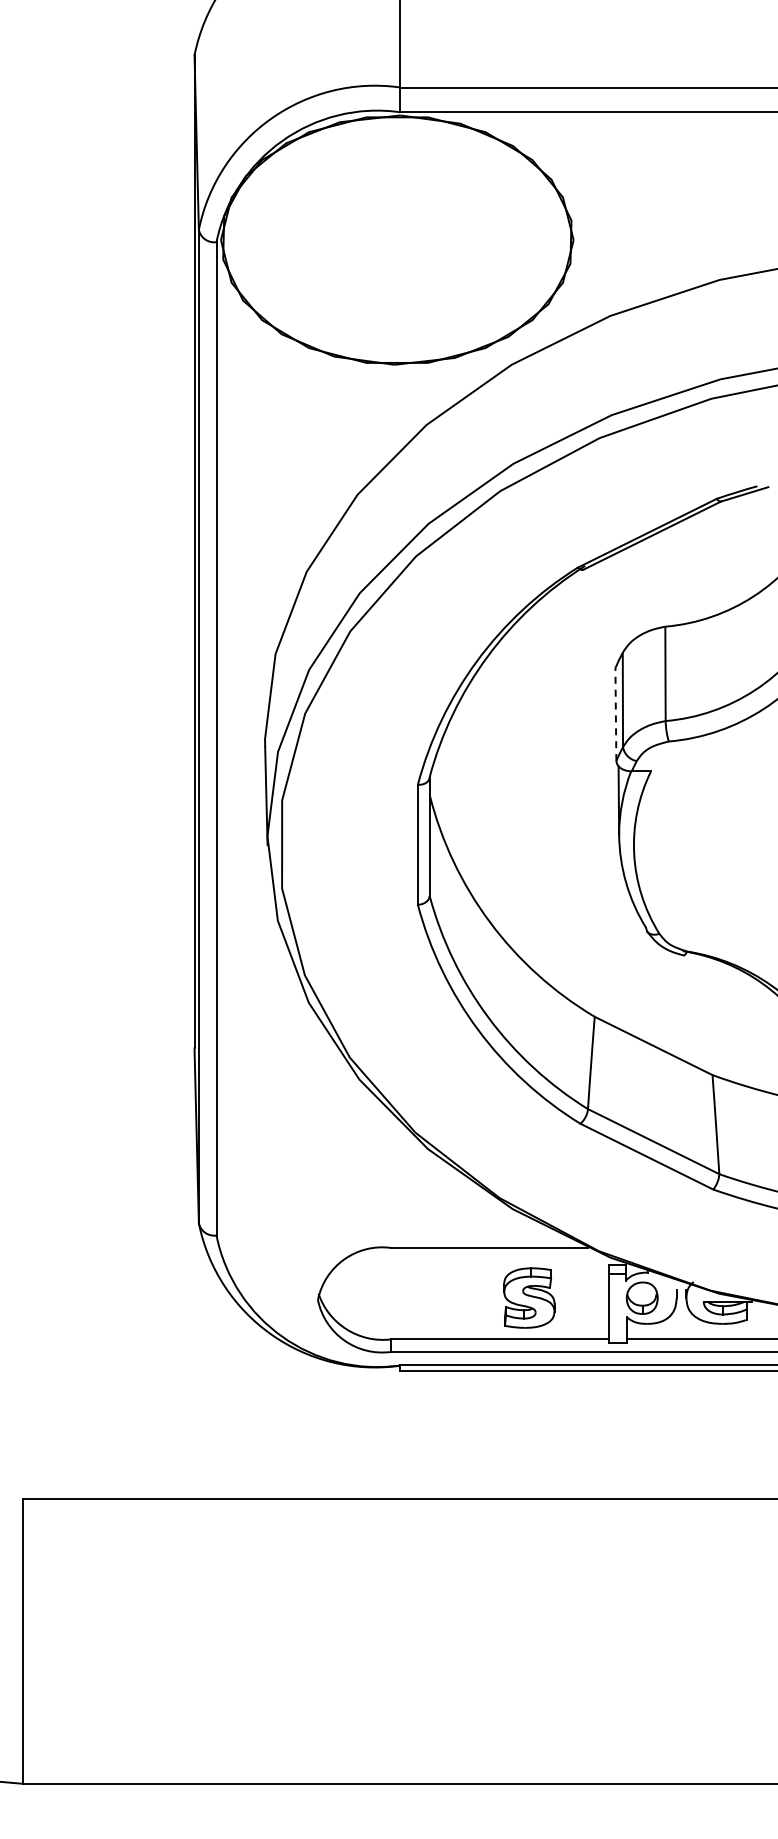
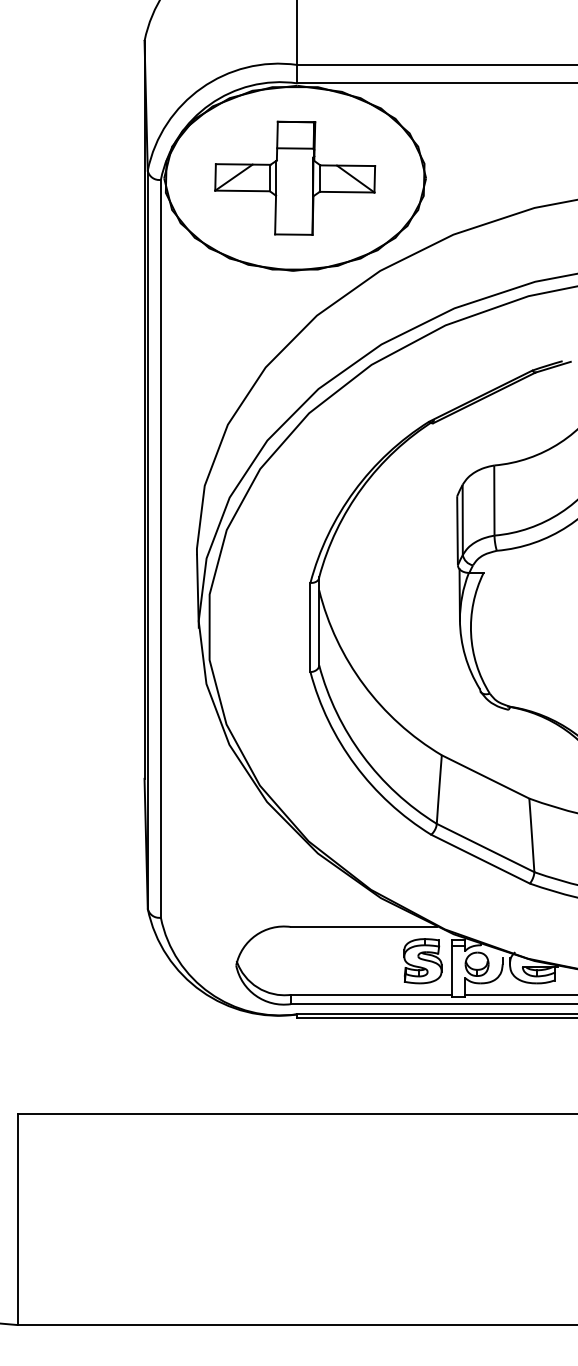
part: (396, 240) -> (294, 178), added
line: (615, 713) -> (457, 529), dashed -> solid
part: (529, 1297) -> (423, 960), moved

